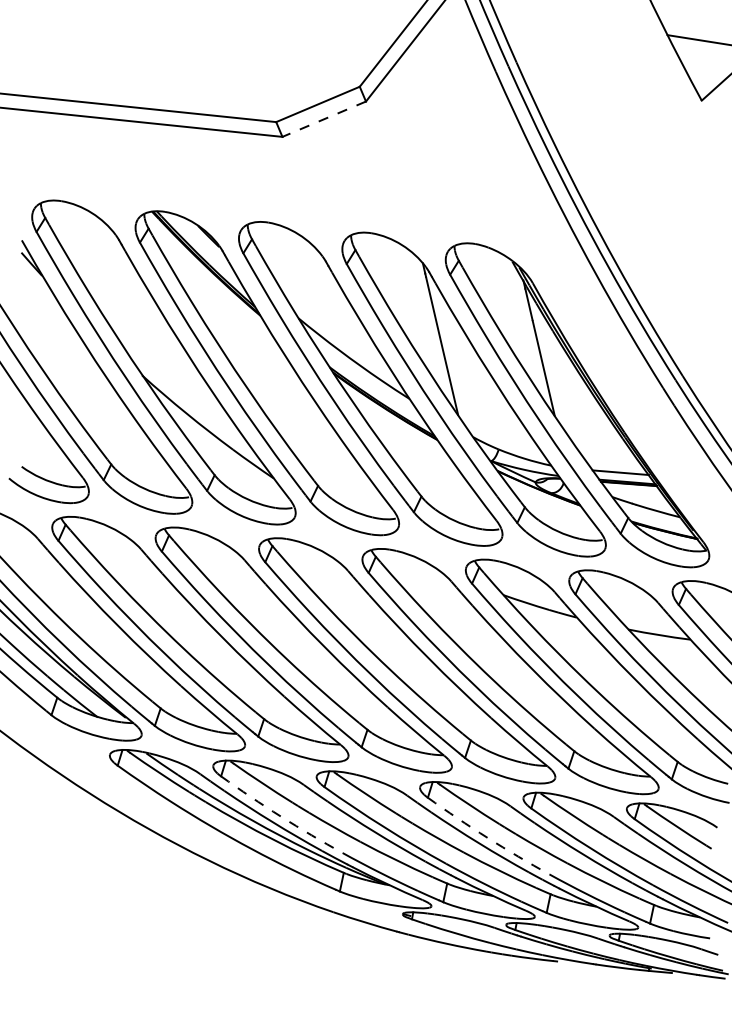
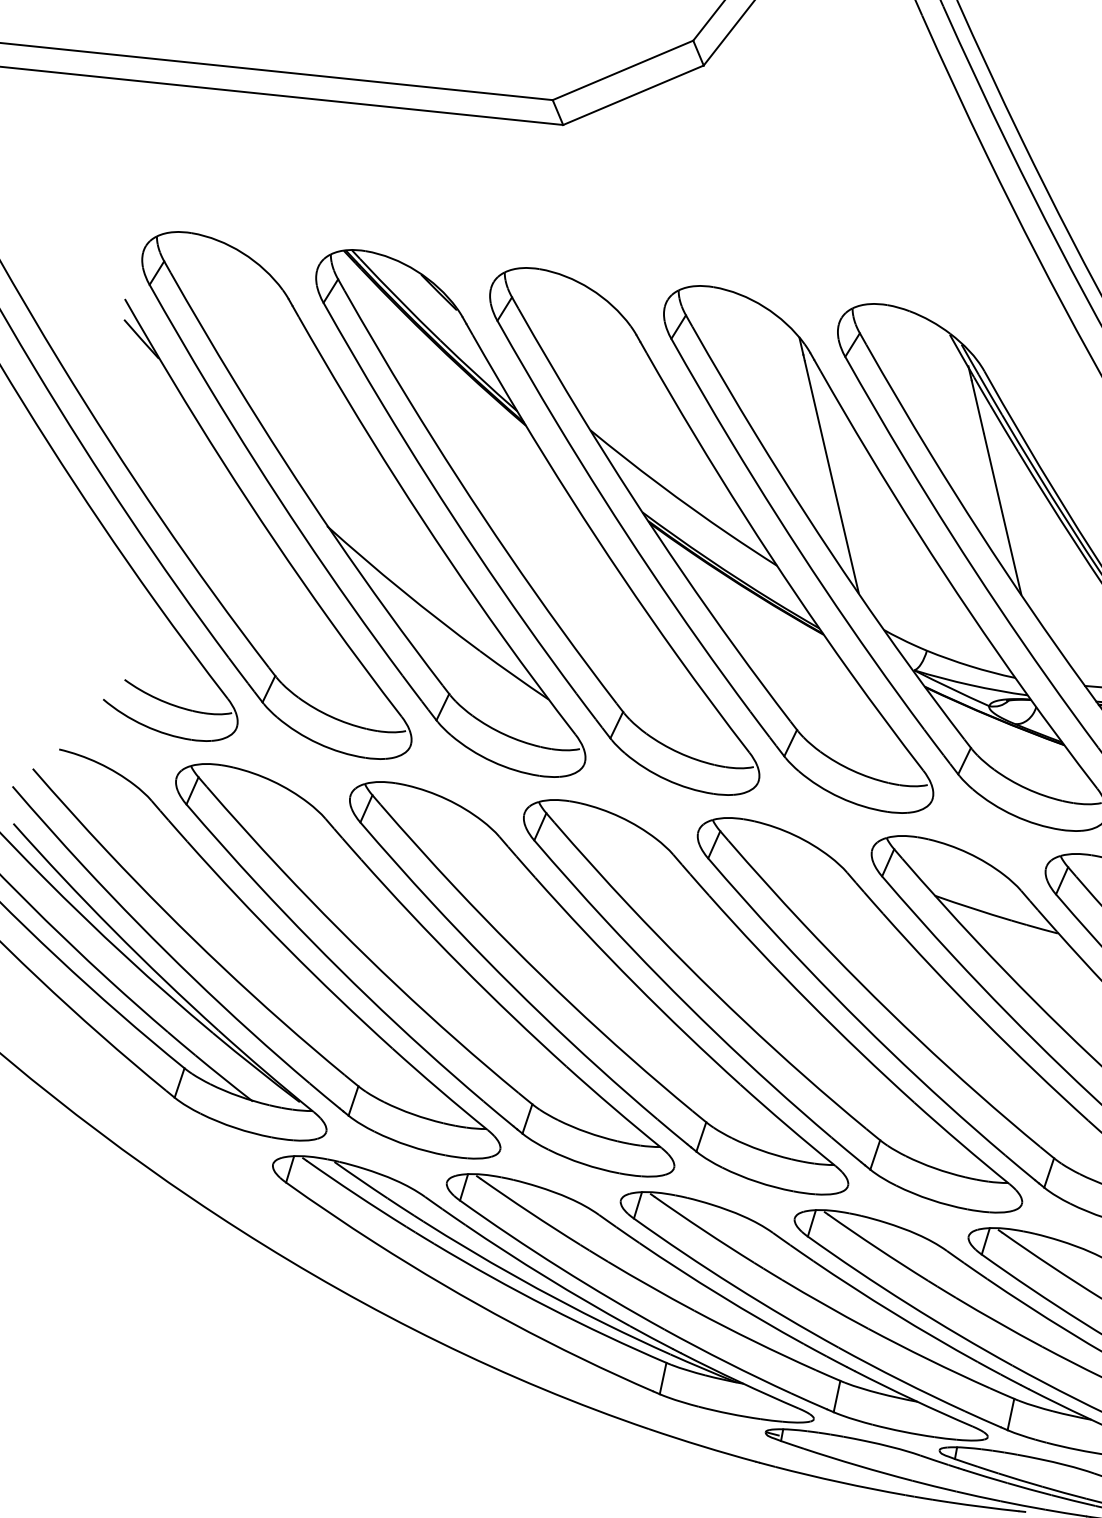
line: (323, 119) -> (632, 95), dashed -> solid
arc: (280, 816) -> (559, 1268), dashed -> solid
arc: (487, 837) -> (908, 1303), dashed -> solid

